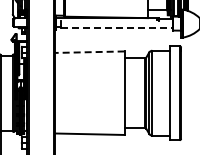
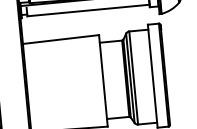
line: (117, 28) -> (88, 10), dashed -> solid
line: (89, 52) -> (60, 39), dashed -> solid

